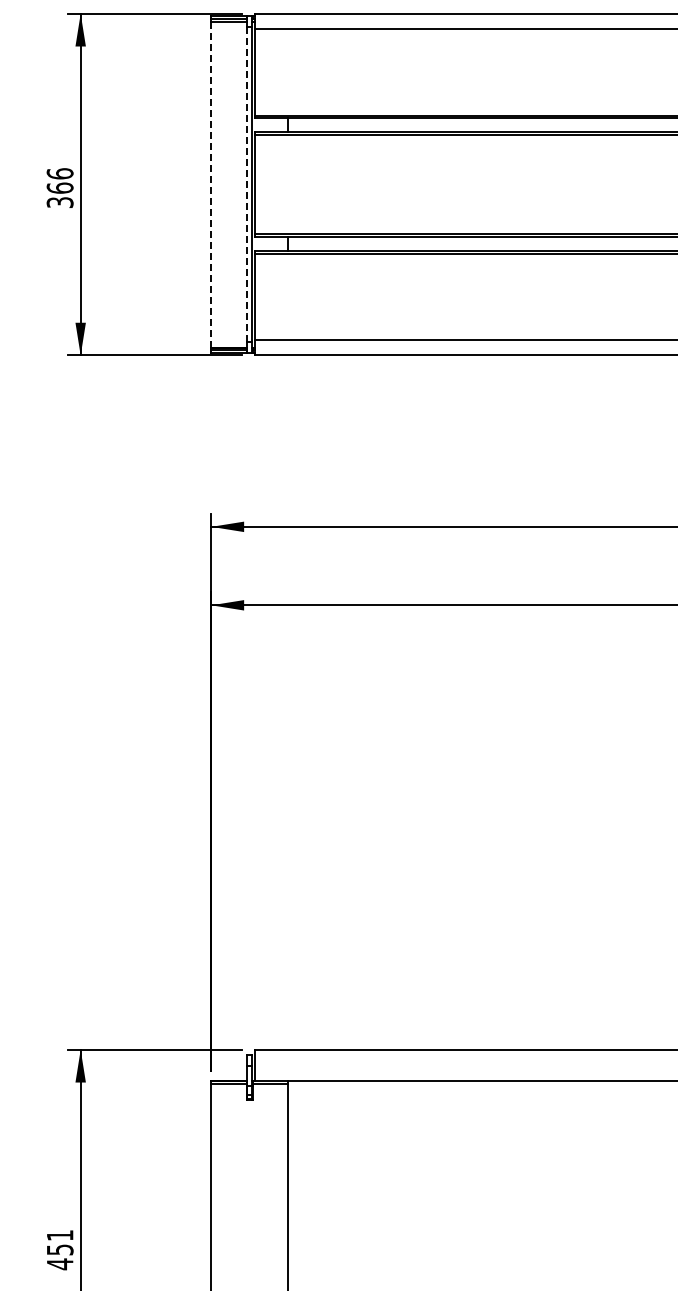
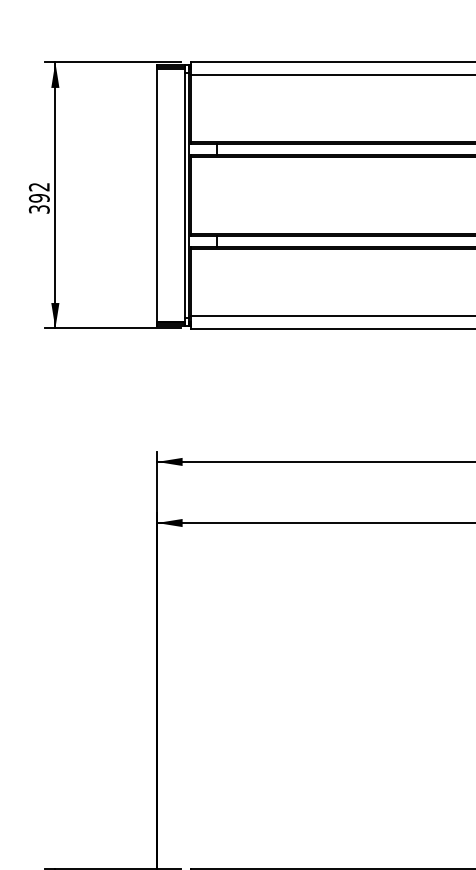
text: (59, 180) -> (38, 192), 366 -> 392
line: (211, 184) -> (157, 195), dashed -> solid
line: (247, 184) -> (185, 195), dashed -> solid

